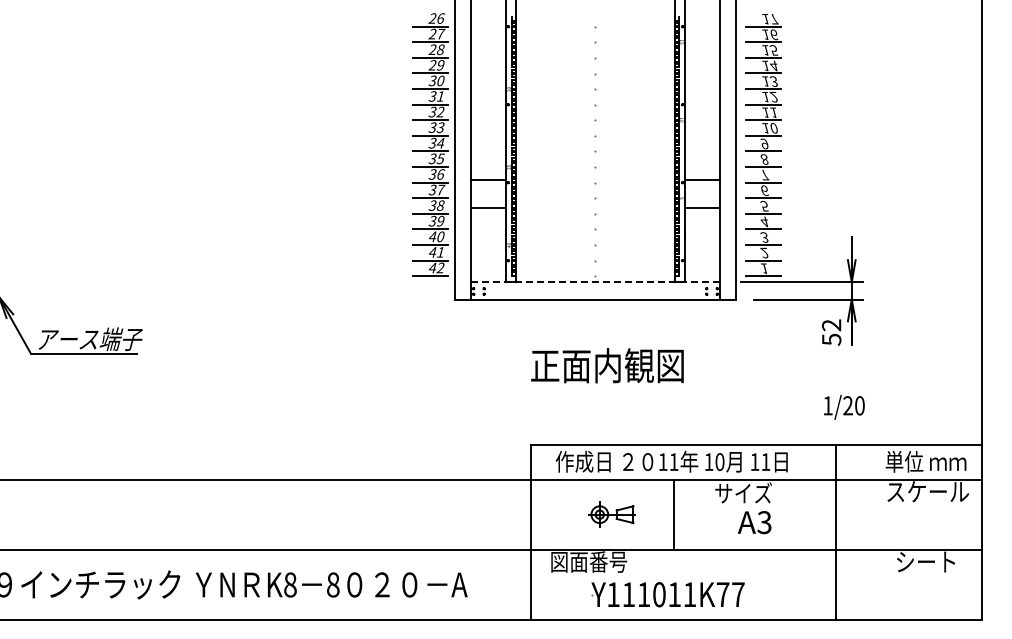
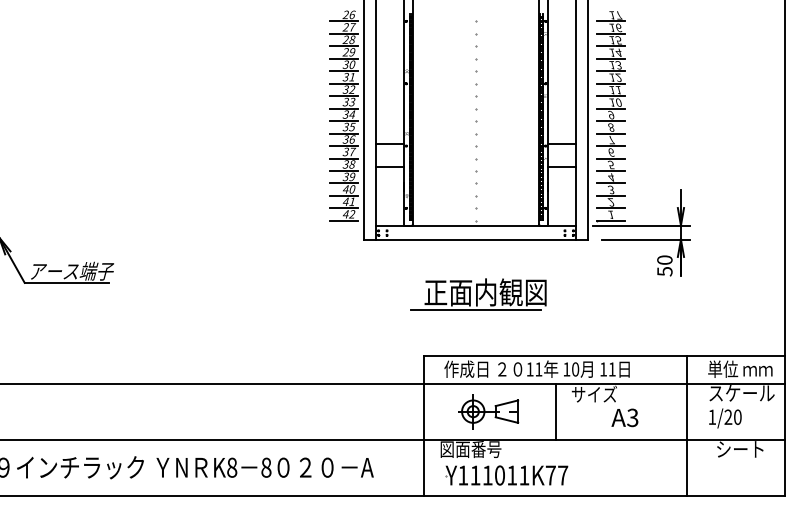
line: (595, 282) -> (476, 225), dashed -> solid
text: (831, 325) -> (664, 260), 52 -> 50
line: (595, 387) -> (476, 309), added
text: (844, 406) -> (725, 417), moved
part: (611, 514) -> (488, 411), size x1.67
line: (673, 514) -> (555, 411), moved
text: (754, 522) -> (624, 417), moved
line: (835, 532) -> (686, 425), moved
part: (667, 594) -> (506, 475), moved

